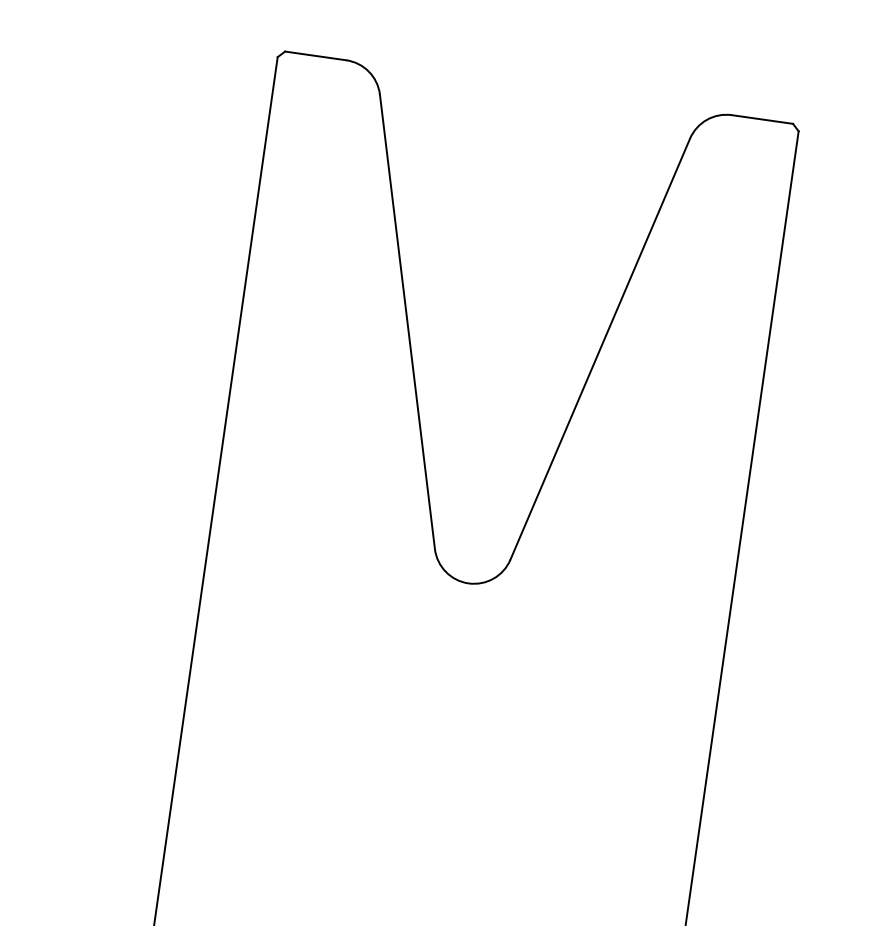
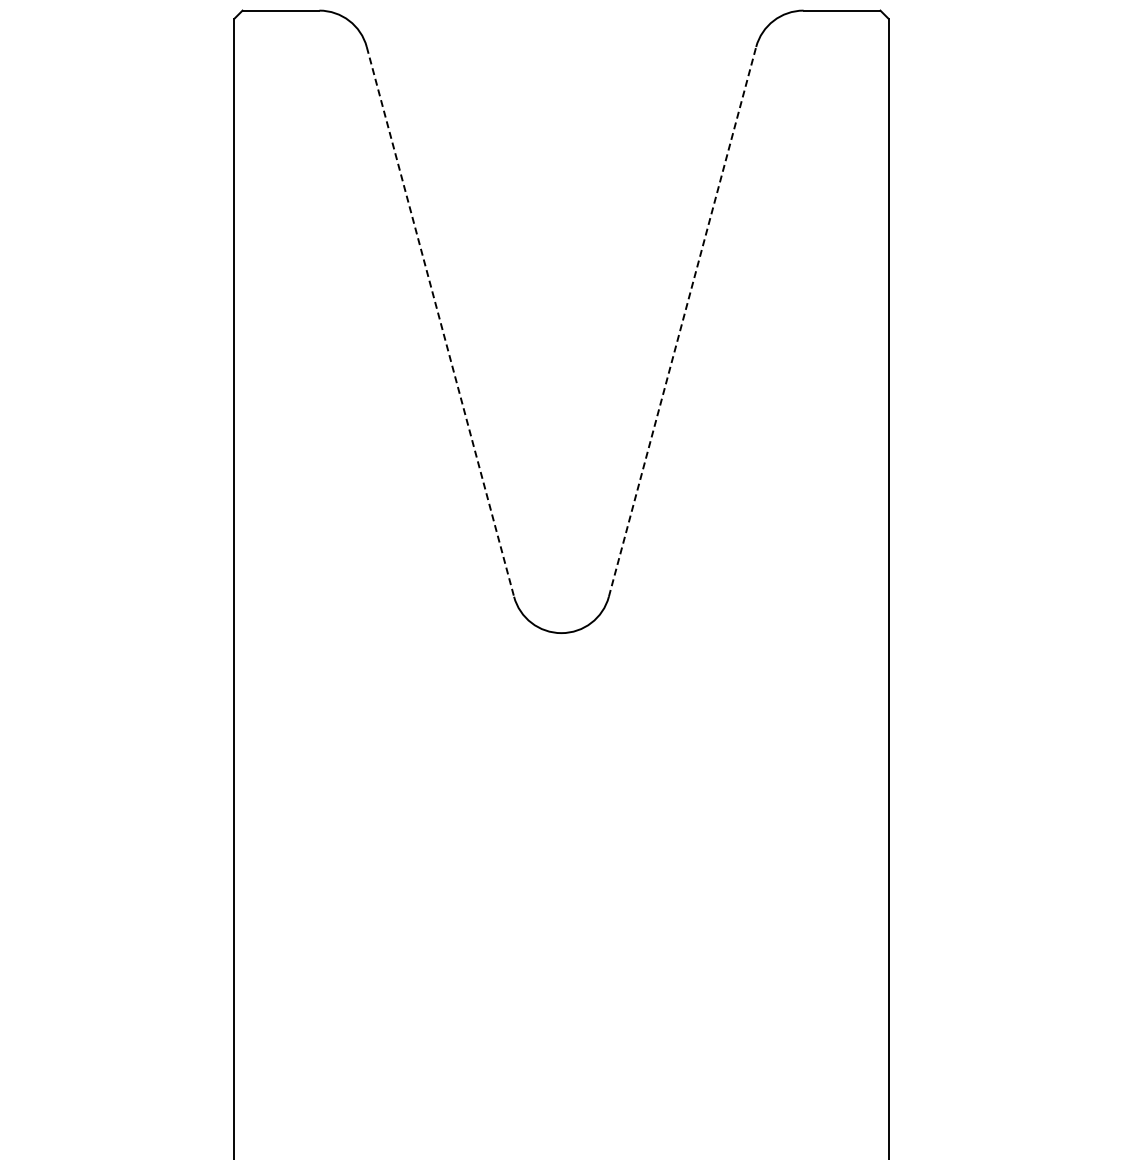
line: (407, 321) -> (440, 321), solid -> dashed
line: (600, 348) -> (682, 321), solid -> dashed

